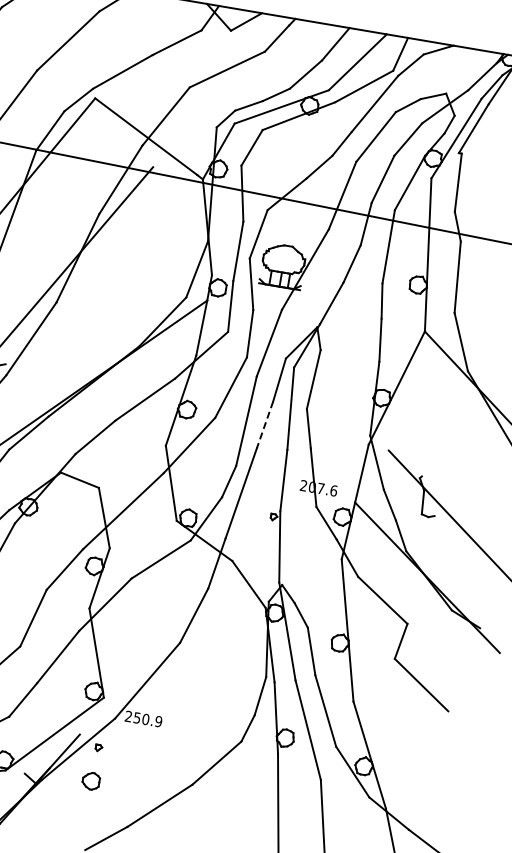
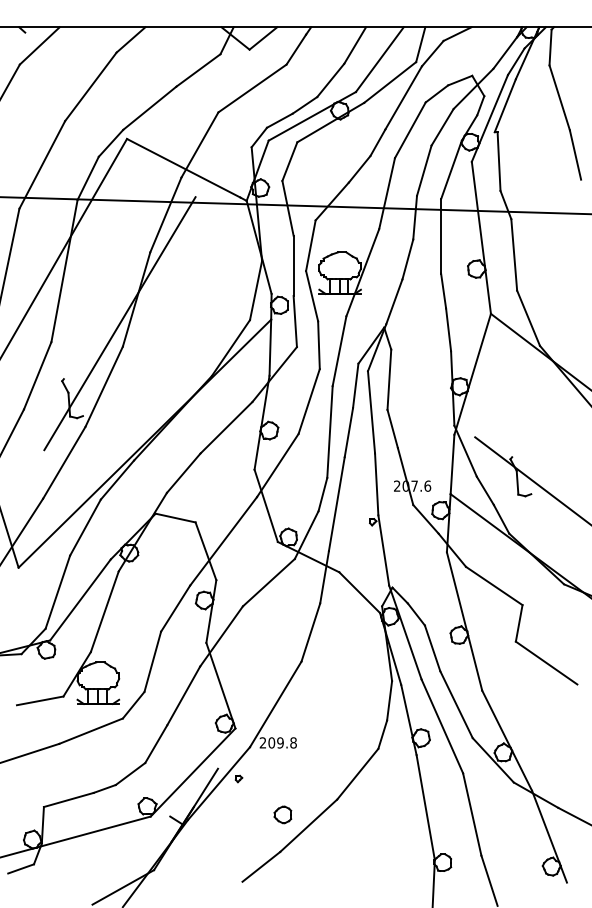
line: (264, 424) -> (348, 432), dashed -> solid
text: (147, 719) -> (282, 742), 250.9 -> 209.8
part: (90, 780) -> (282, 814), moved

